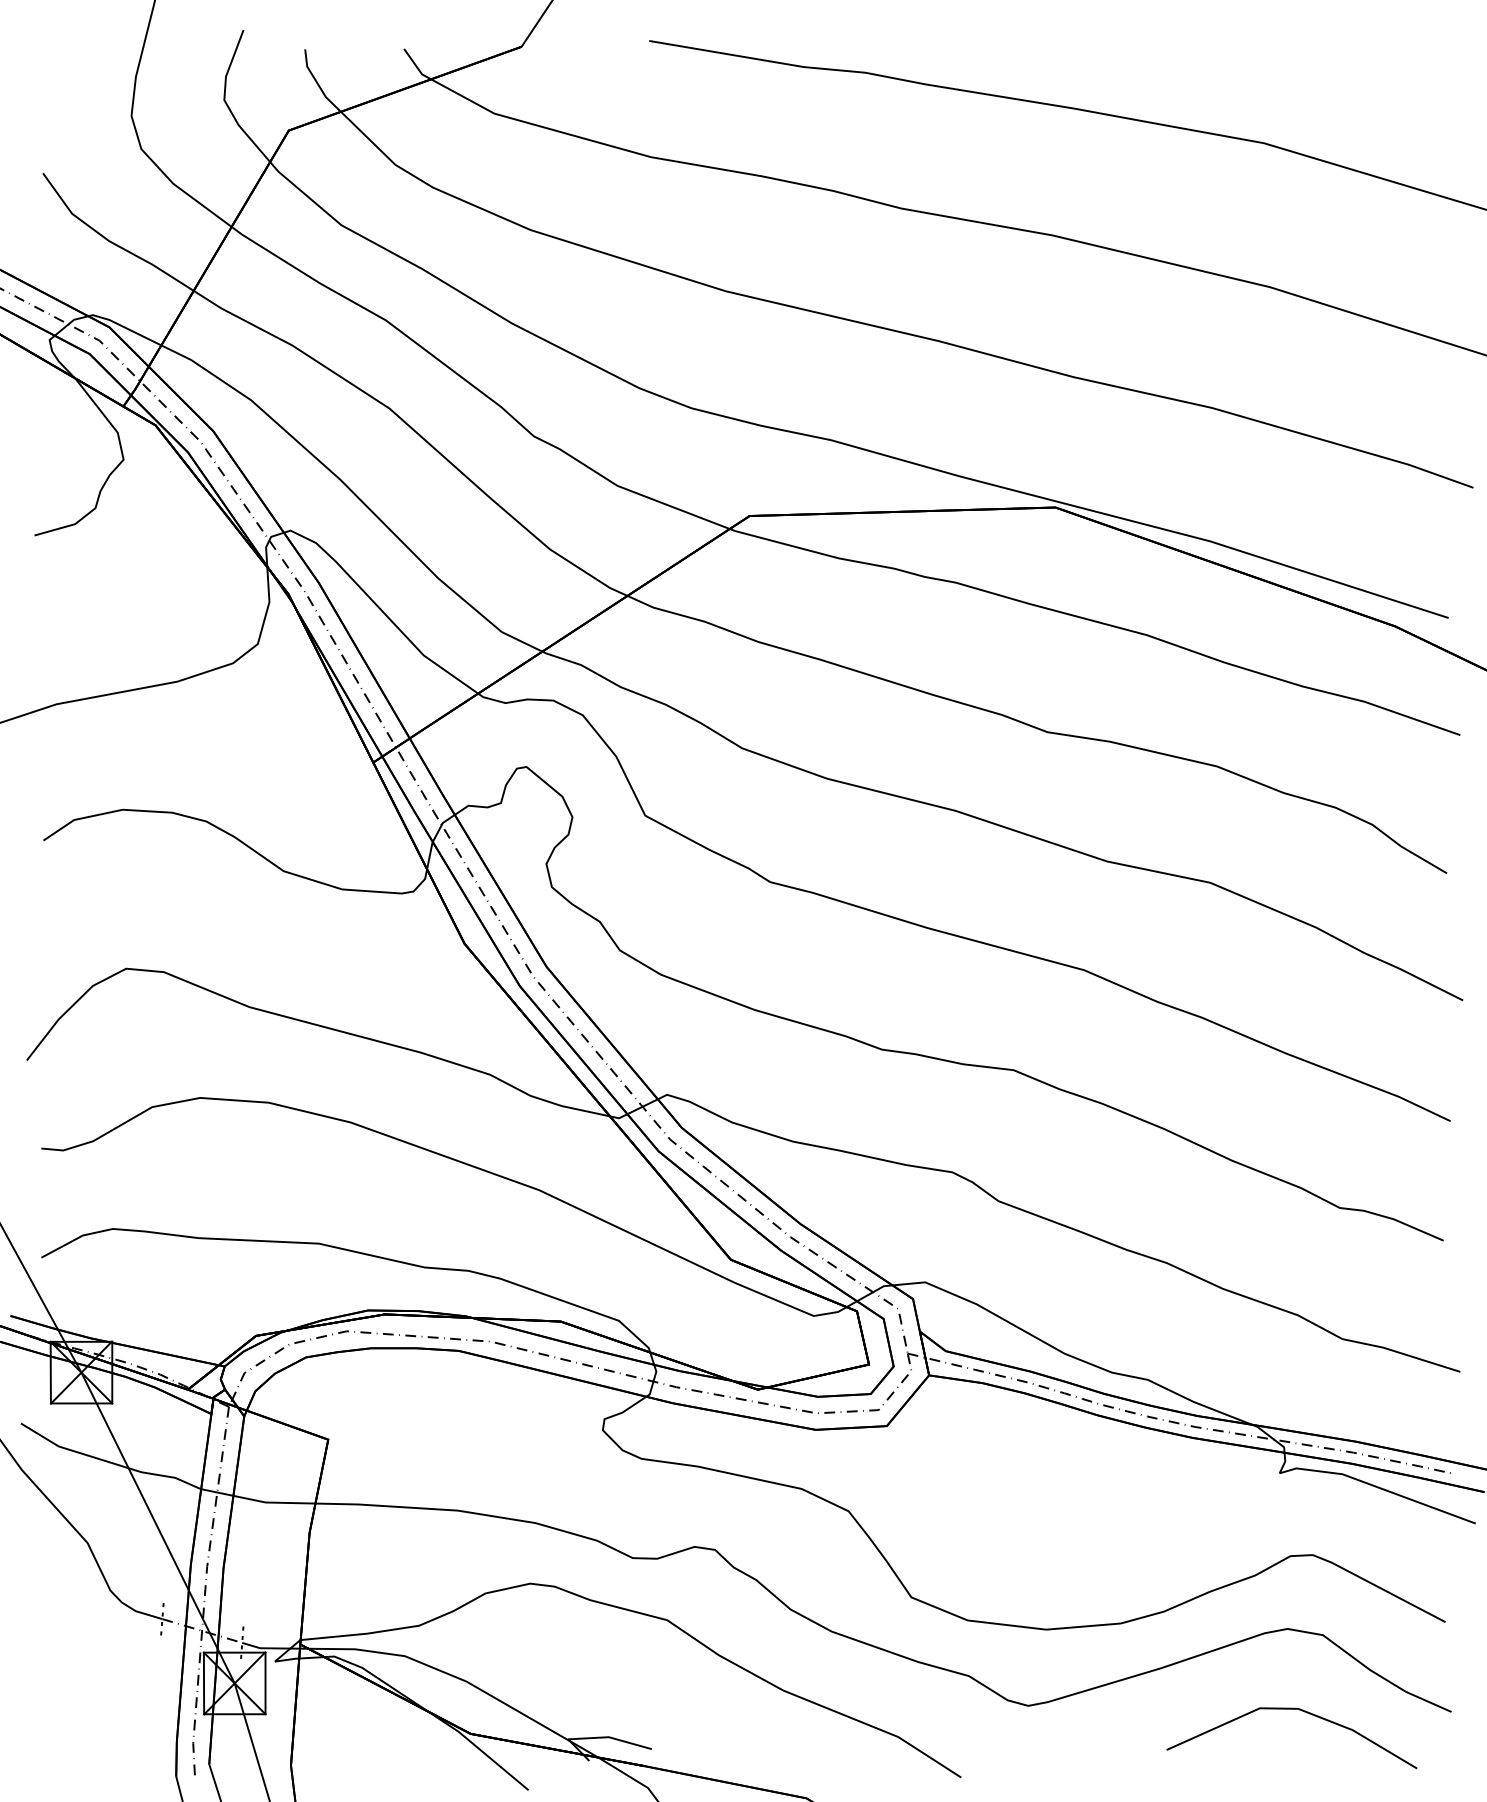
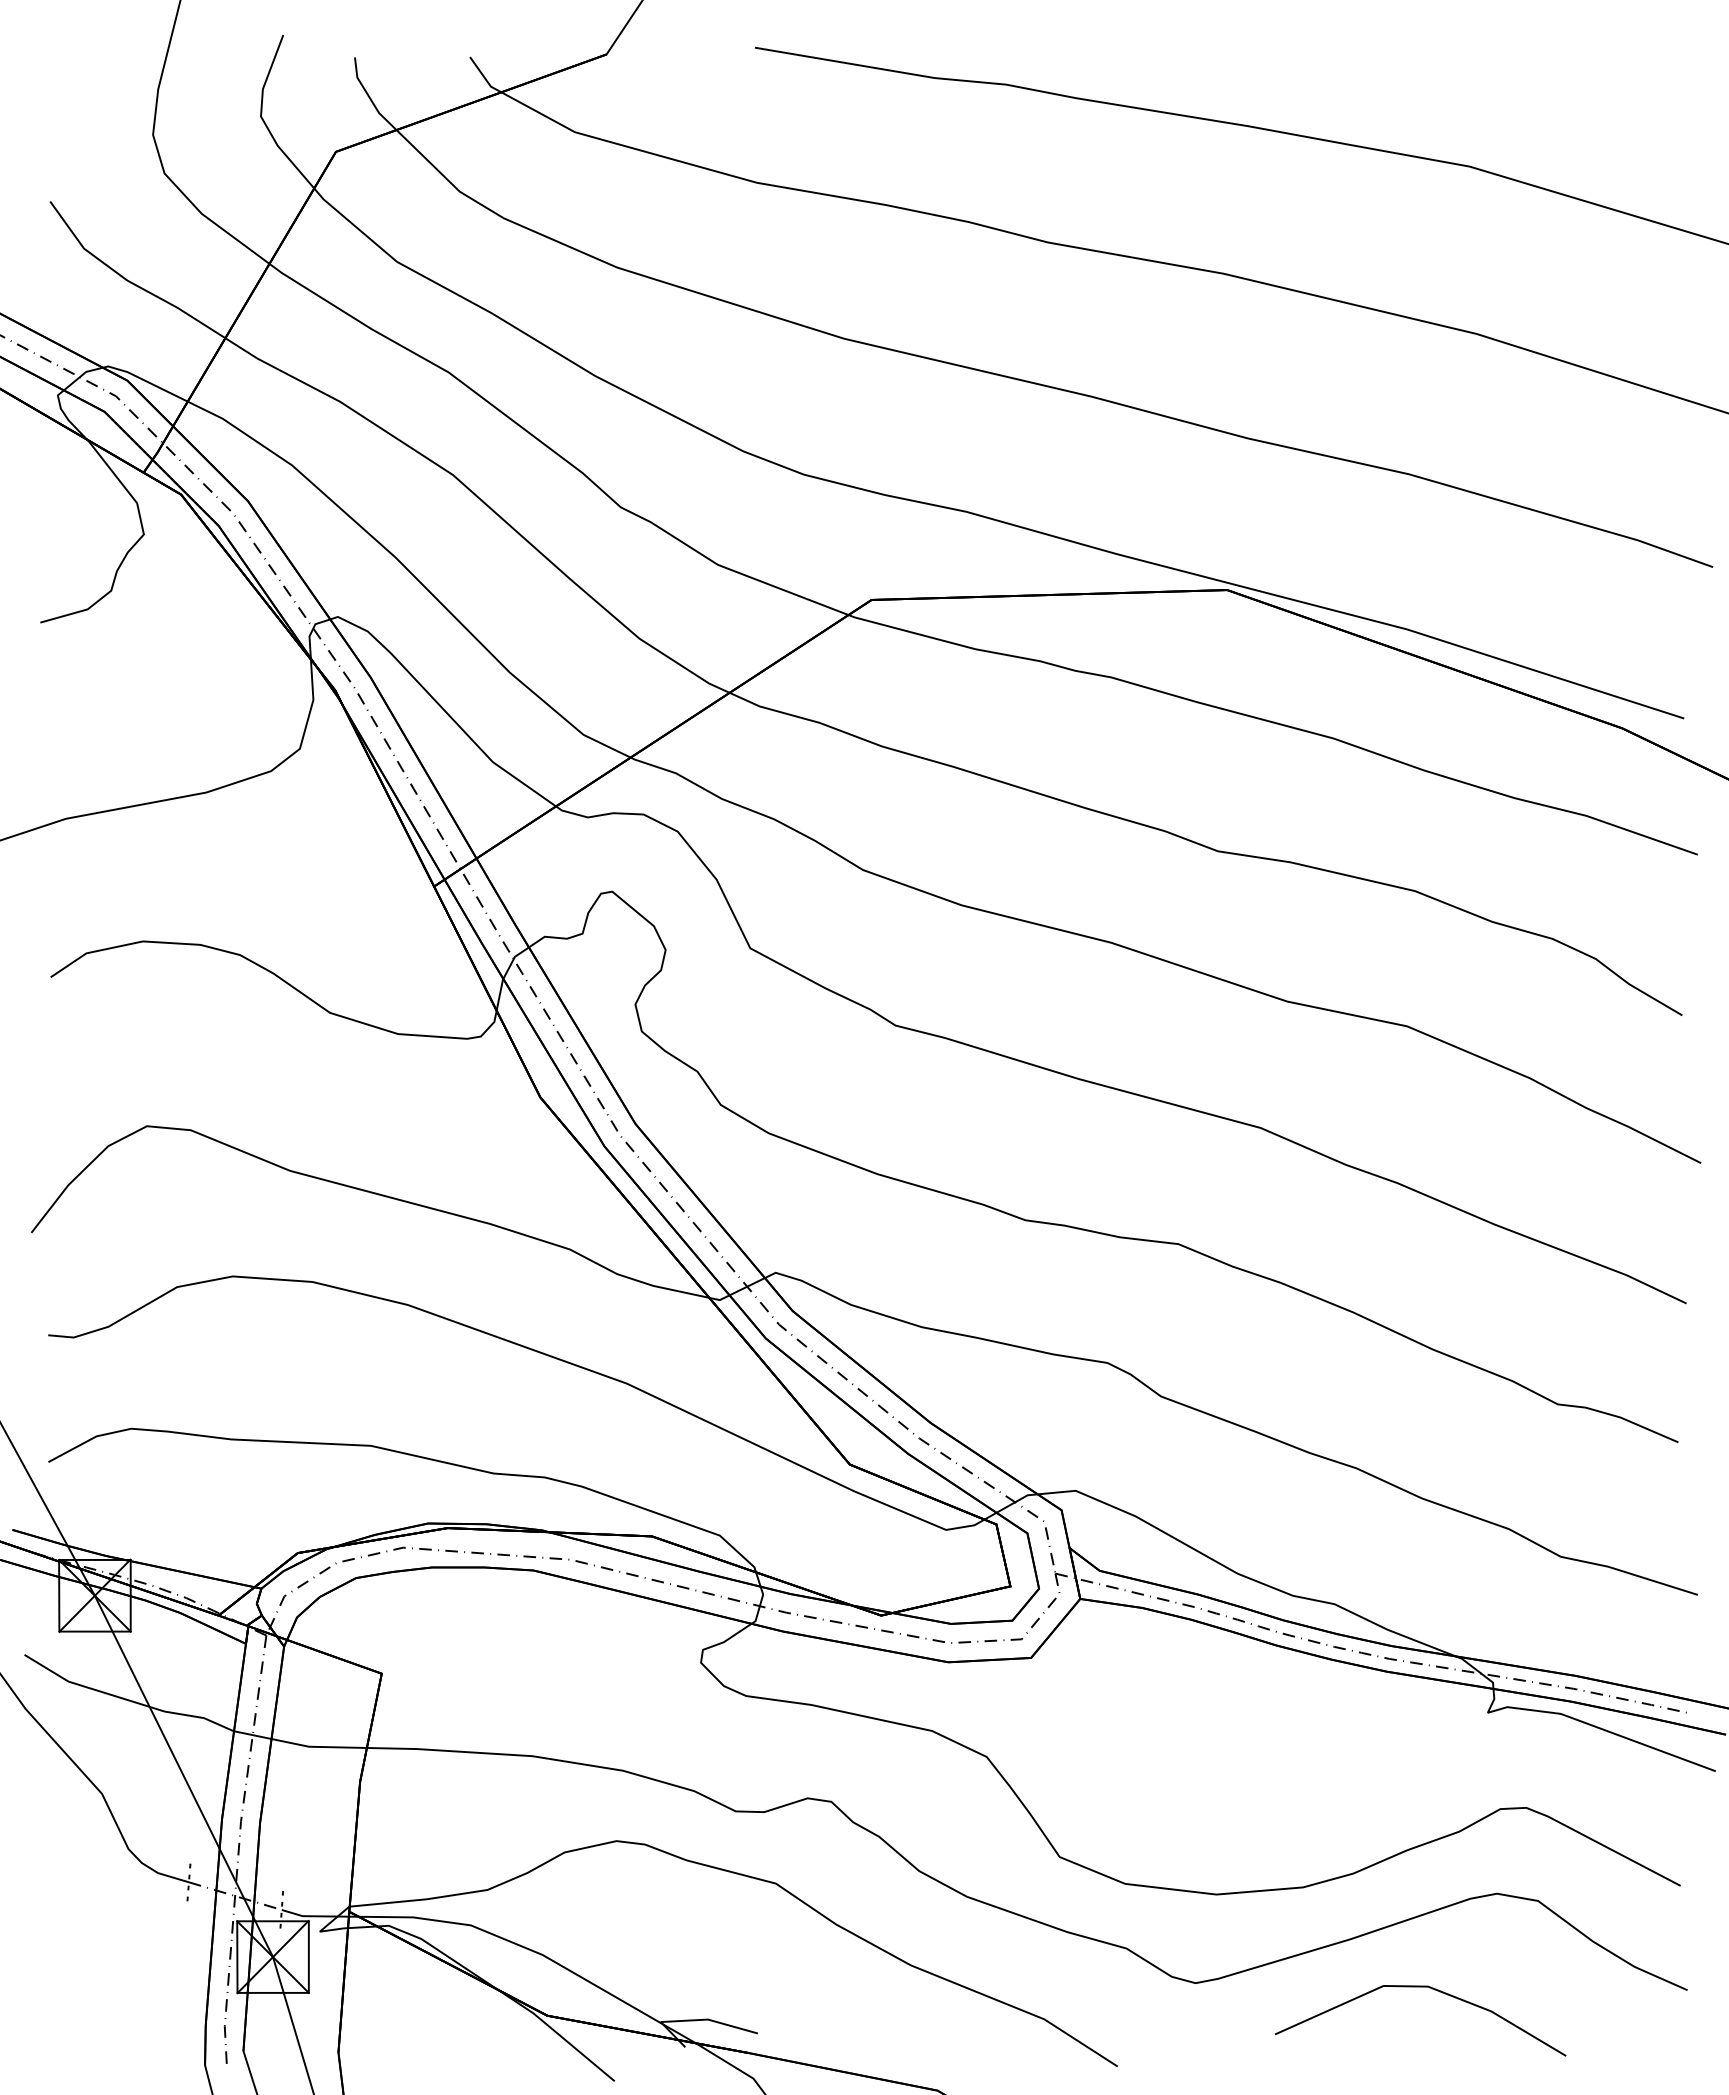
line: (1301, 1711) -> (1431, 1989), moved

